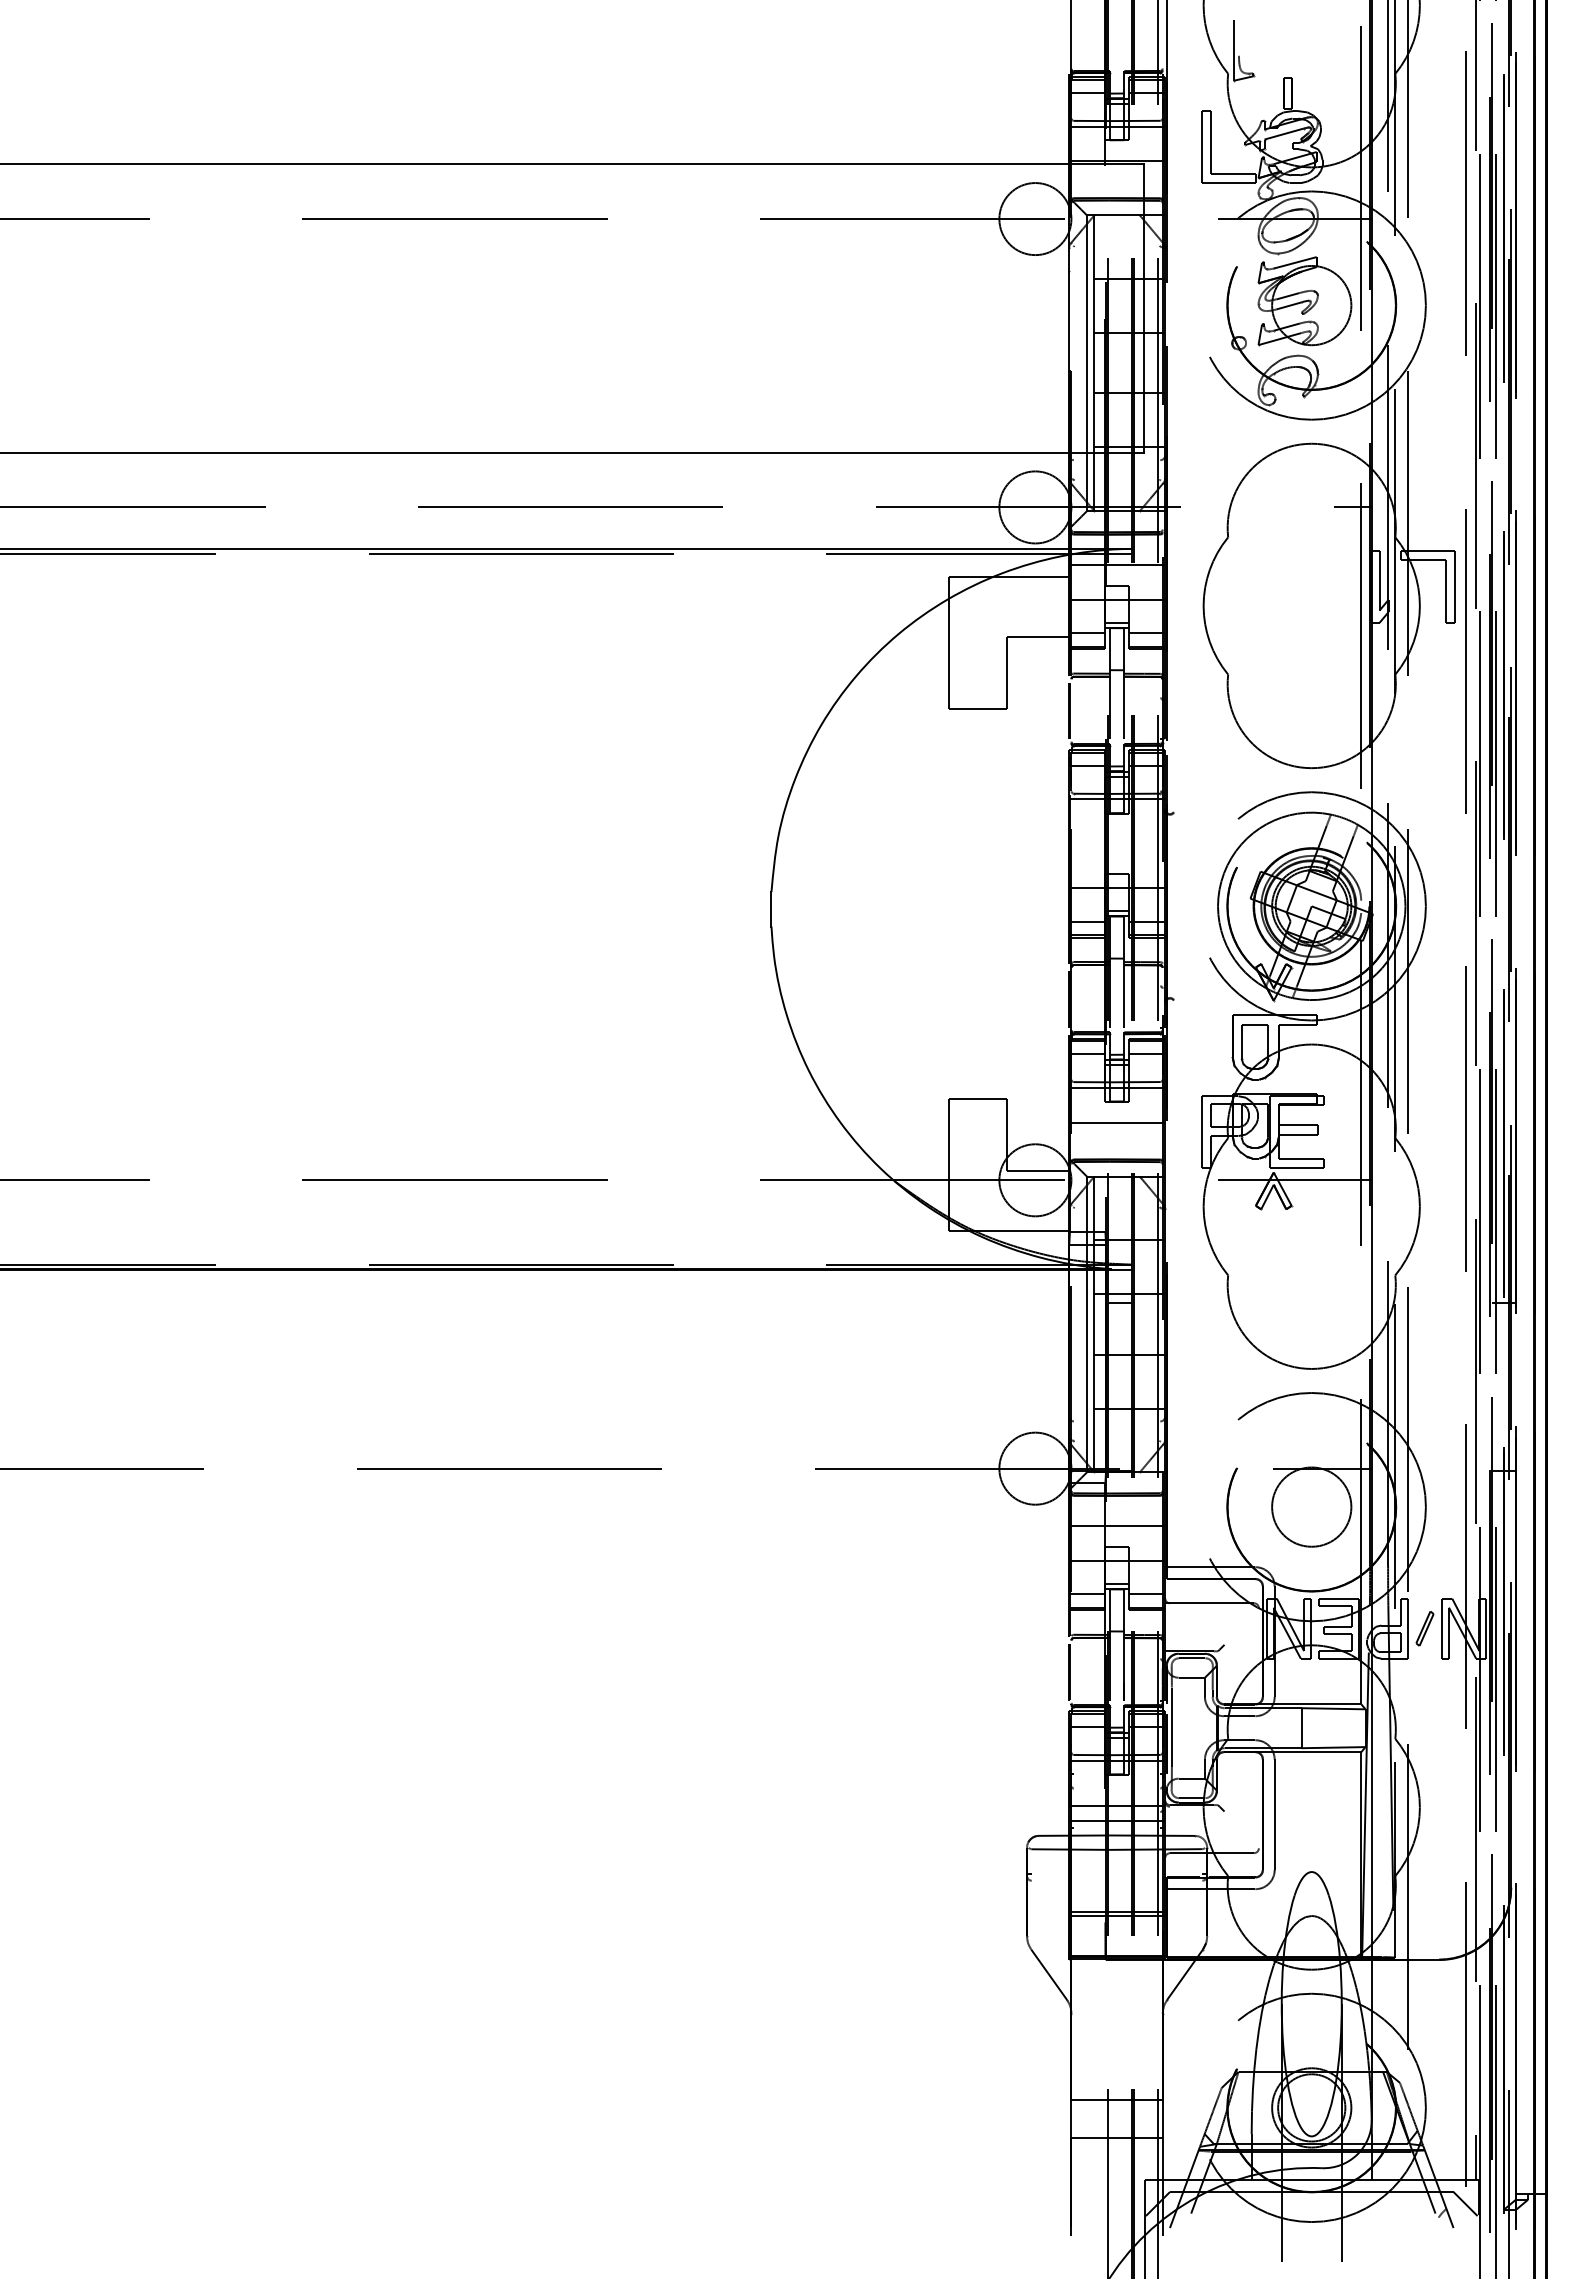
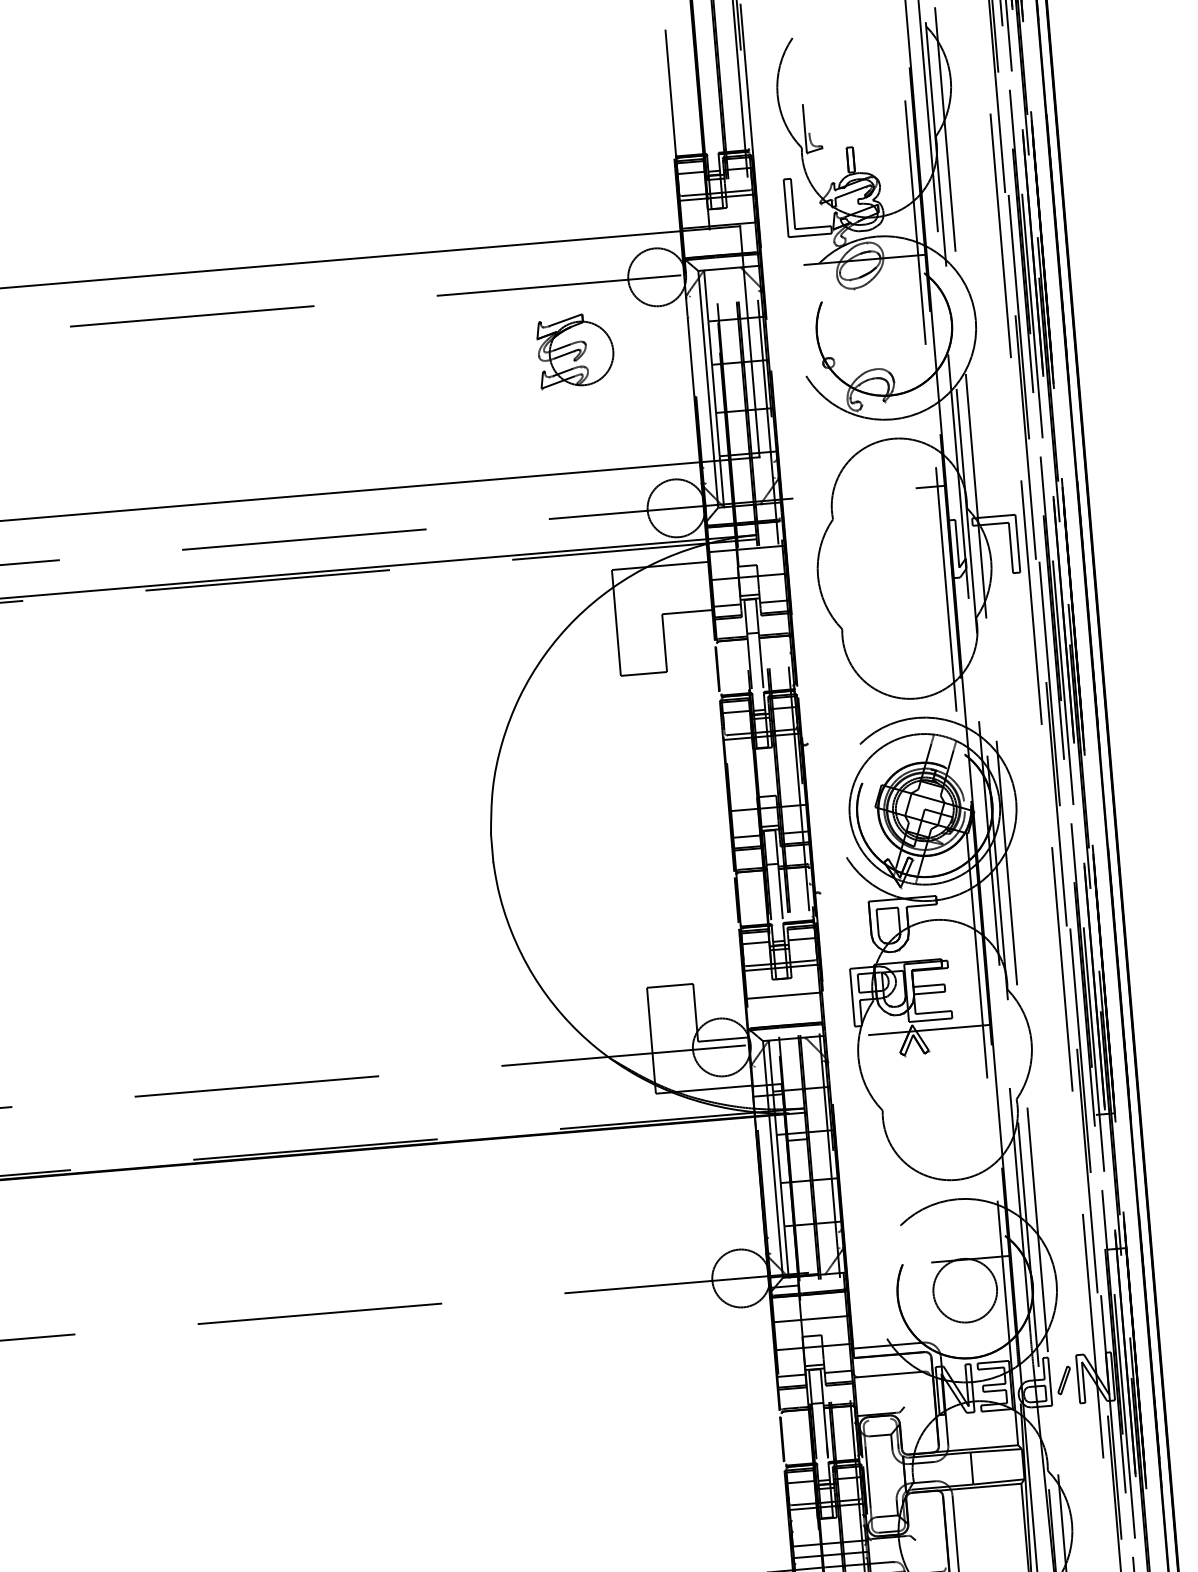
part: (1304, 301) -> (575, 350), moved
line: (1192, 1658) -> (879, 1419), removed

